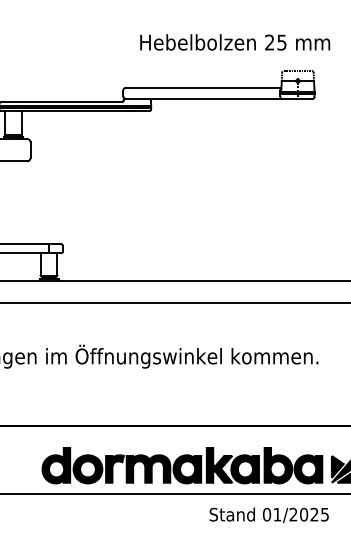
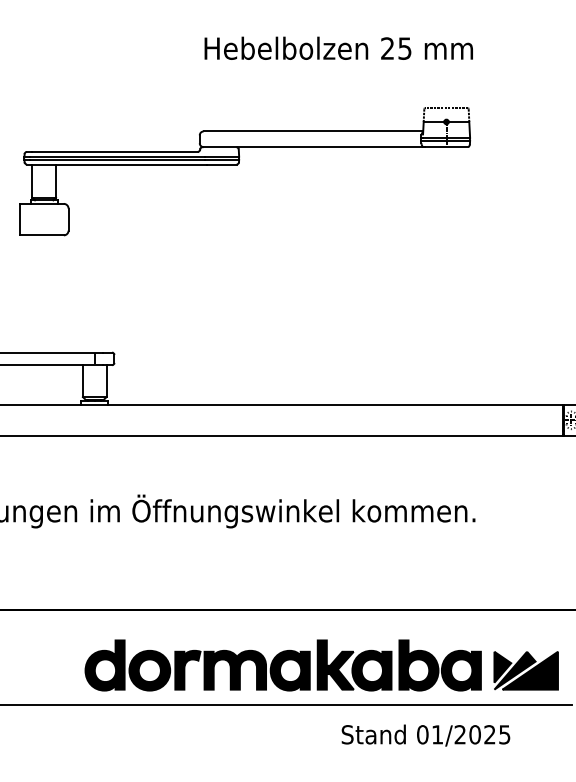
text: (234, 41) -> (338, 47), moved
text: (268, 515) -> (425, 735), moved

